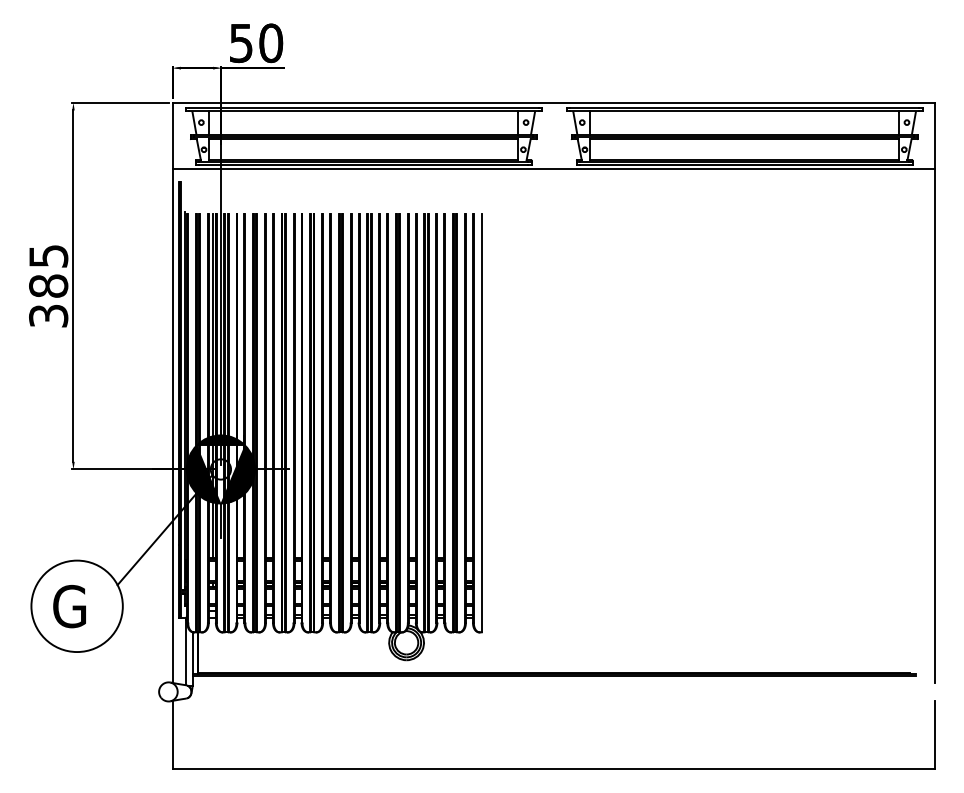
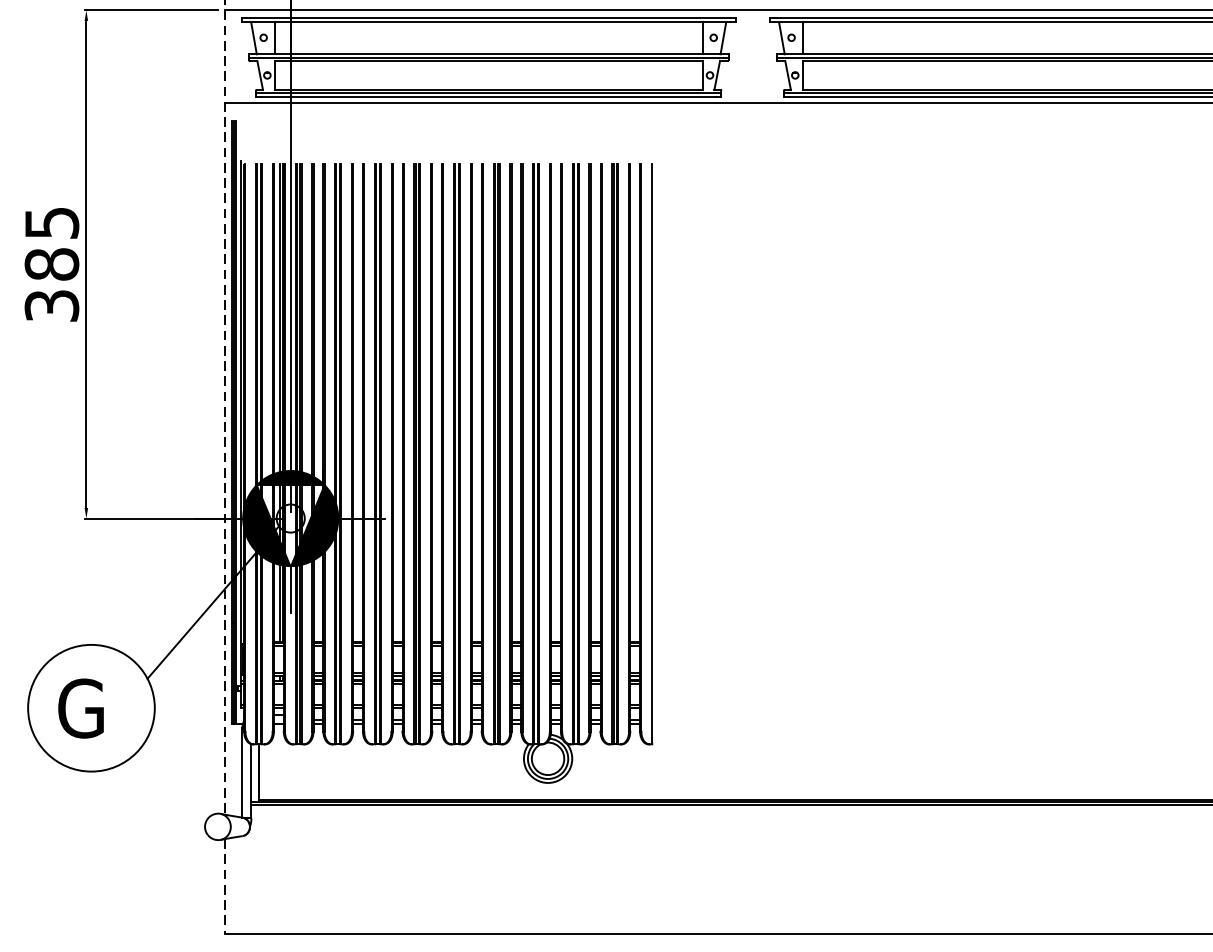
line: (173, 393) -> (225, 413), solid -> dashed
line: (173, 735) -> (225, 887), solid -> dashed

